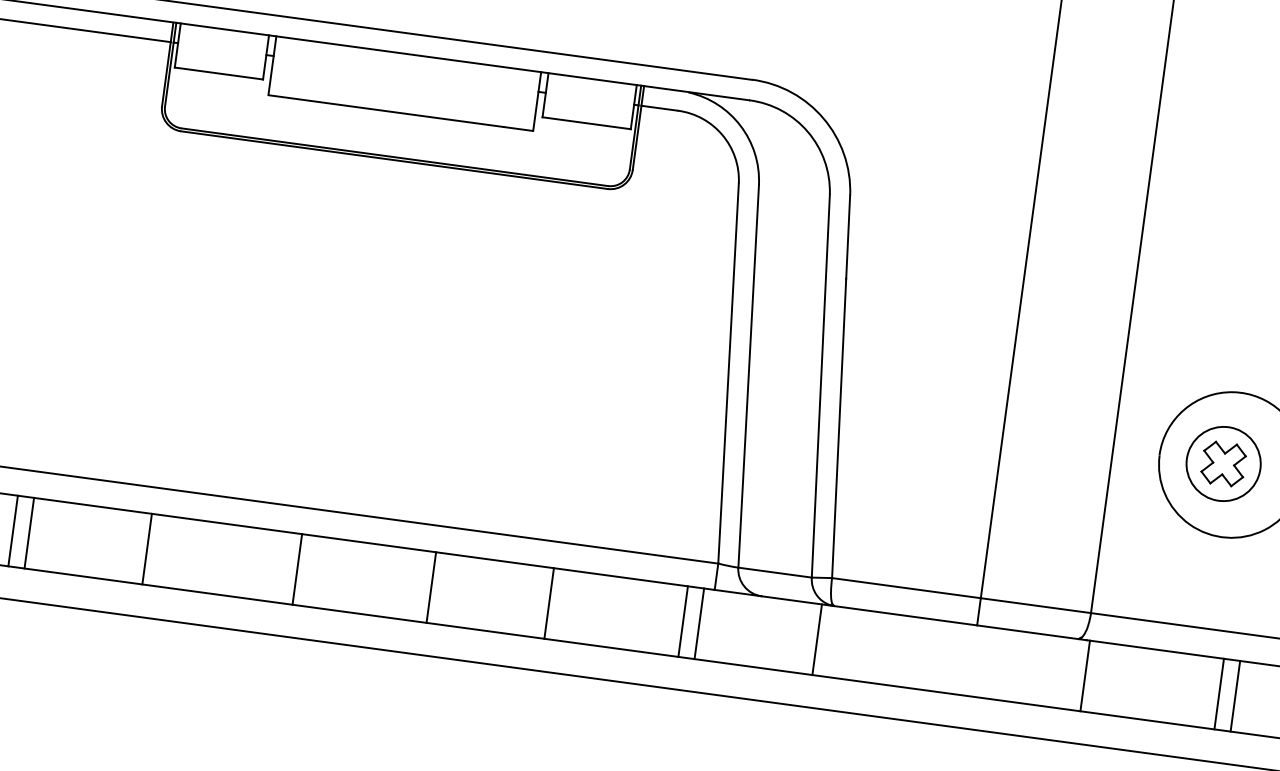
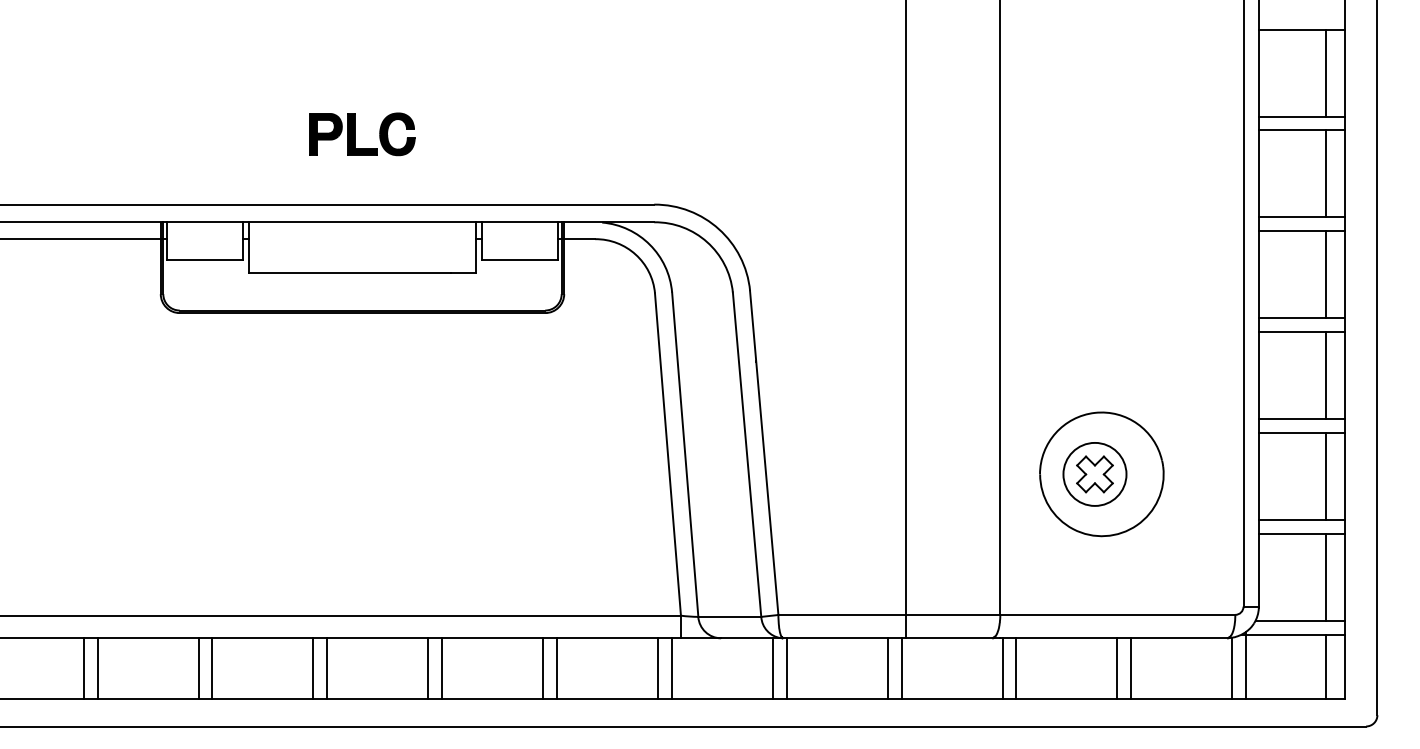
line: (163, 551) -> (212, 668), added
line: (281, 567) -> (313, 668), added
line: (415, 585) -> (428, 668), added
line: (565, 605) -> (557, 668), added
line: (833, 641) -> (786, 668), added
line: (950, 657) -> (887, 668), added
line: (967, 659) -> (901, 668), added
line: (1101, 678) -> (1016, 668), added

